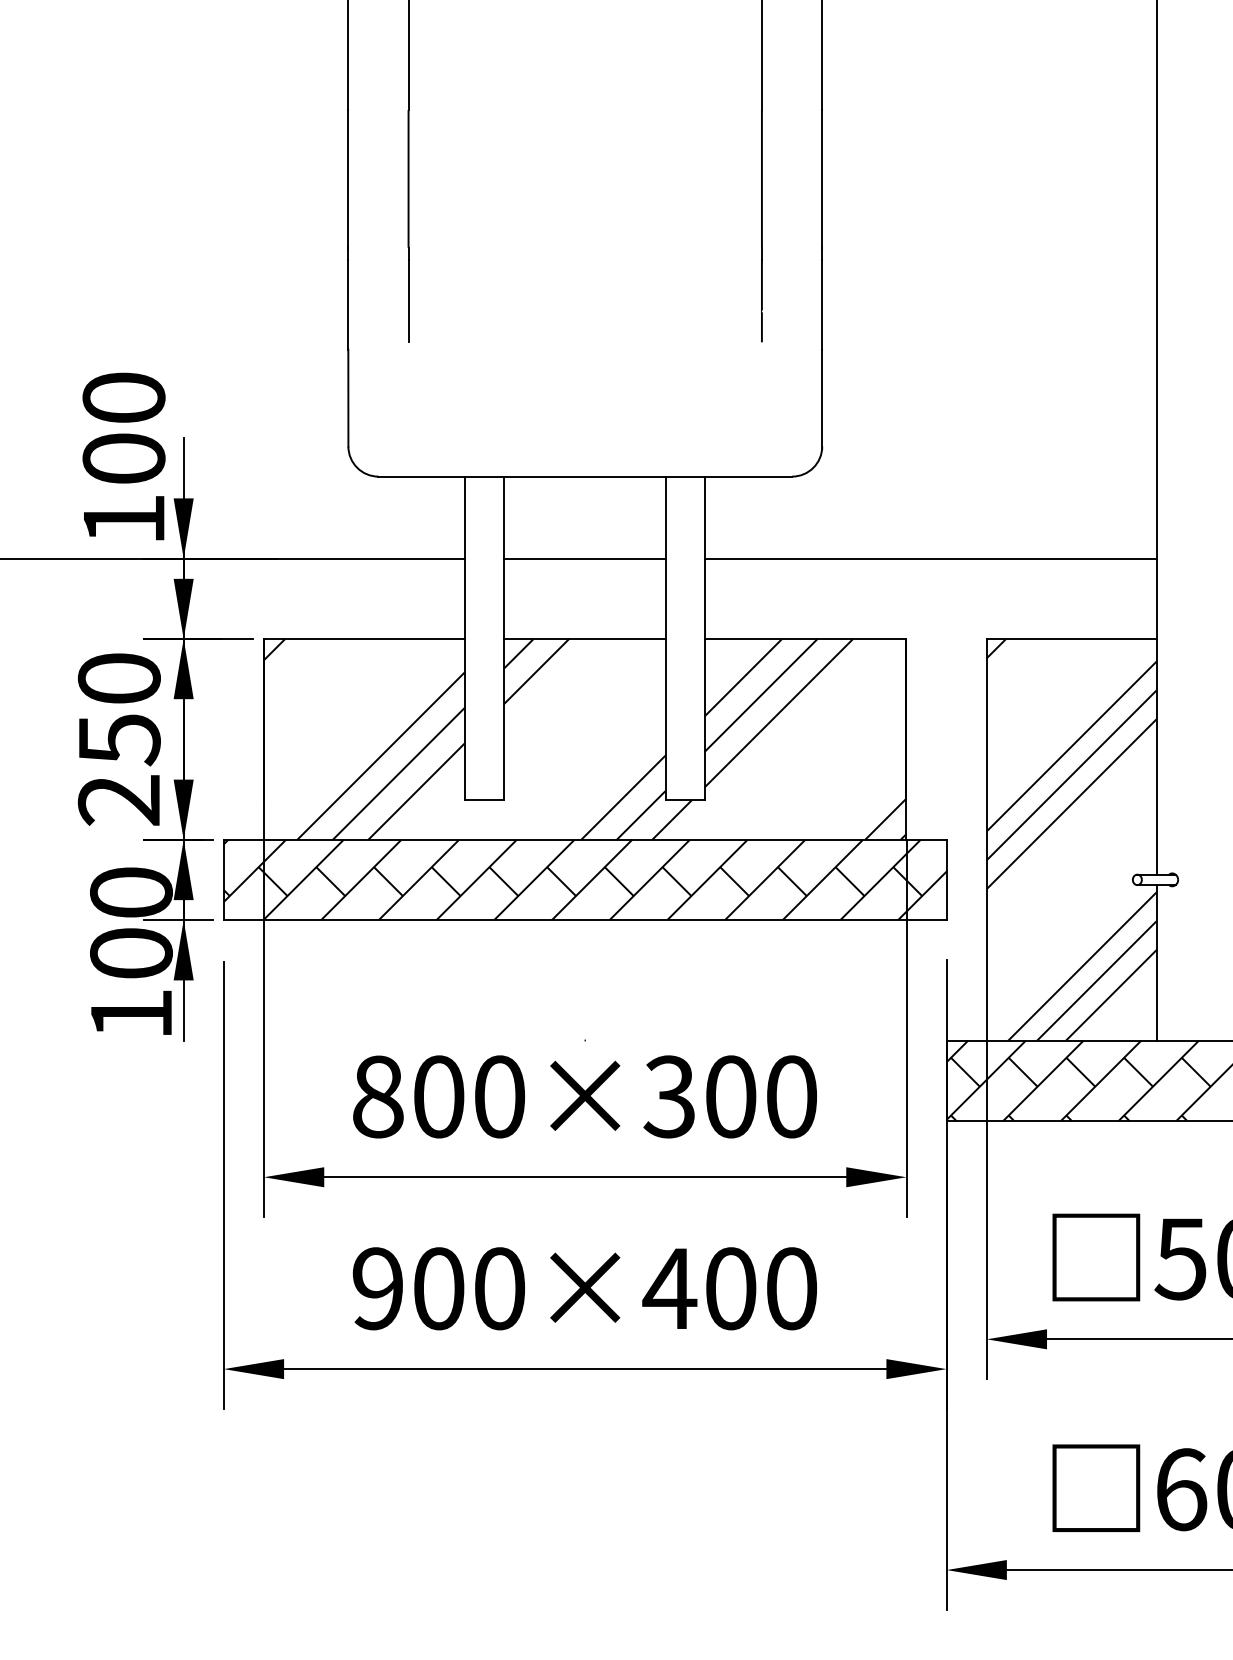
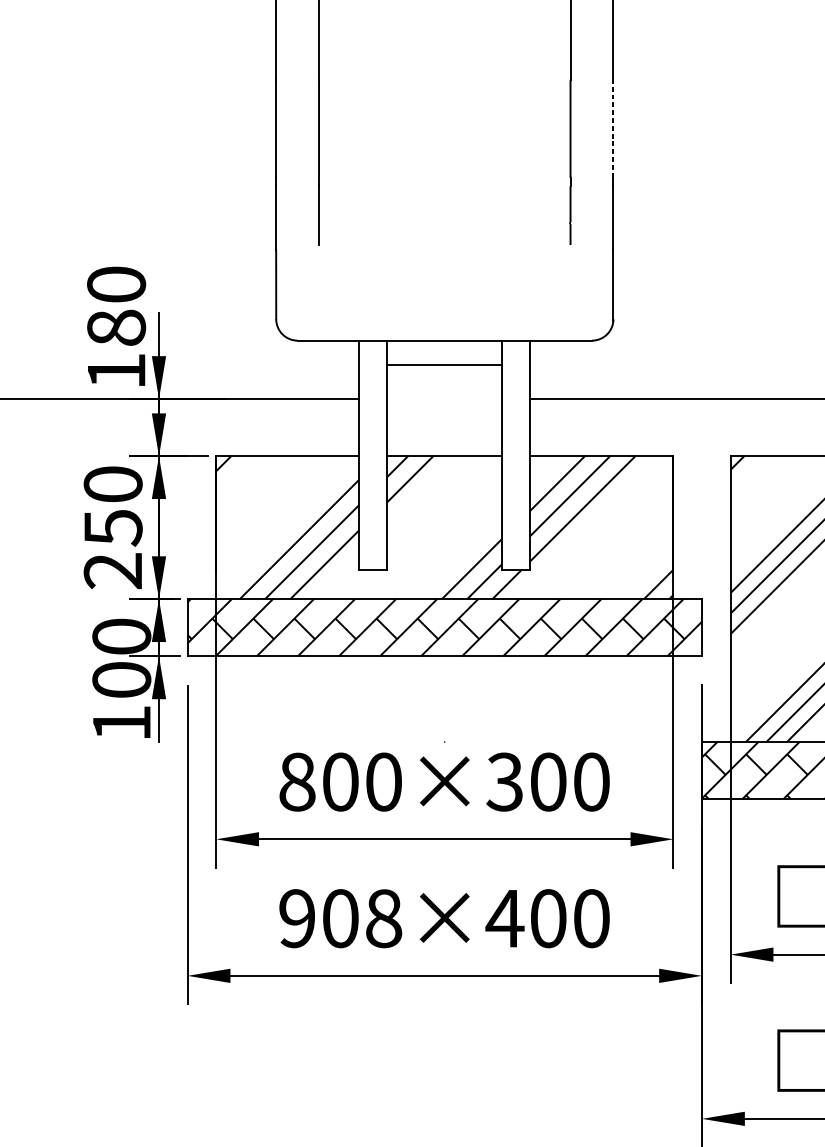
line: (822, 178) -> (613, 128), solid -> dashed
text: (123, 458) -> (116, 327), 100 -> 180
line: (585, 558) -> (444, 364), moved
text: (499, 1288) -> (383, 918), 900×400 -> 908×400

